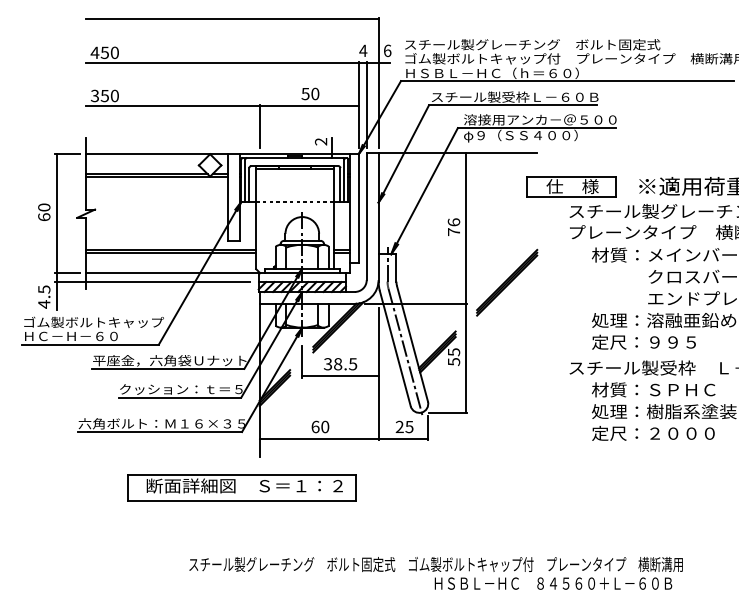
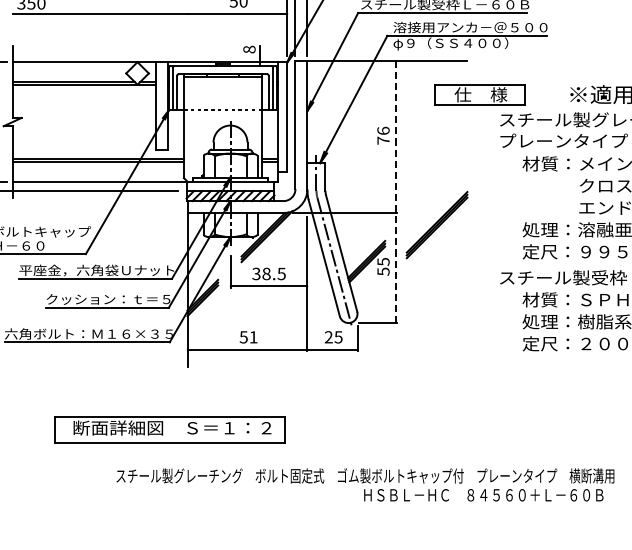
line: (259, 126) -> (187, 34), removed
text: (321, 141) -> (249, 49), 2 -> 8
part: (571, 186) -> (479, 94), moved
part: (507, 282) -> (437, 224), moved
line: (466, 283) -> (396, 192), solid -> dashed
text: (320, 426) -> (248, 336), 60 -> 51
part: (241, 487) -> (169, 429), moved

